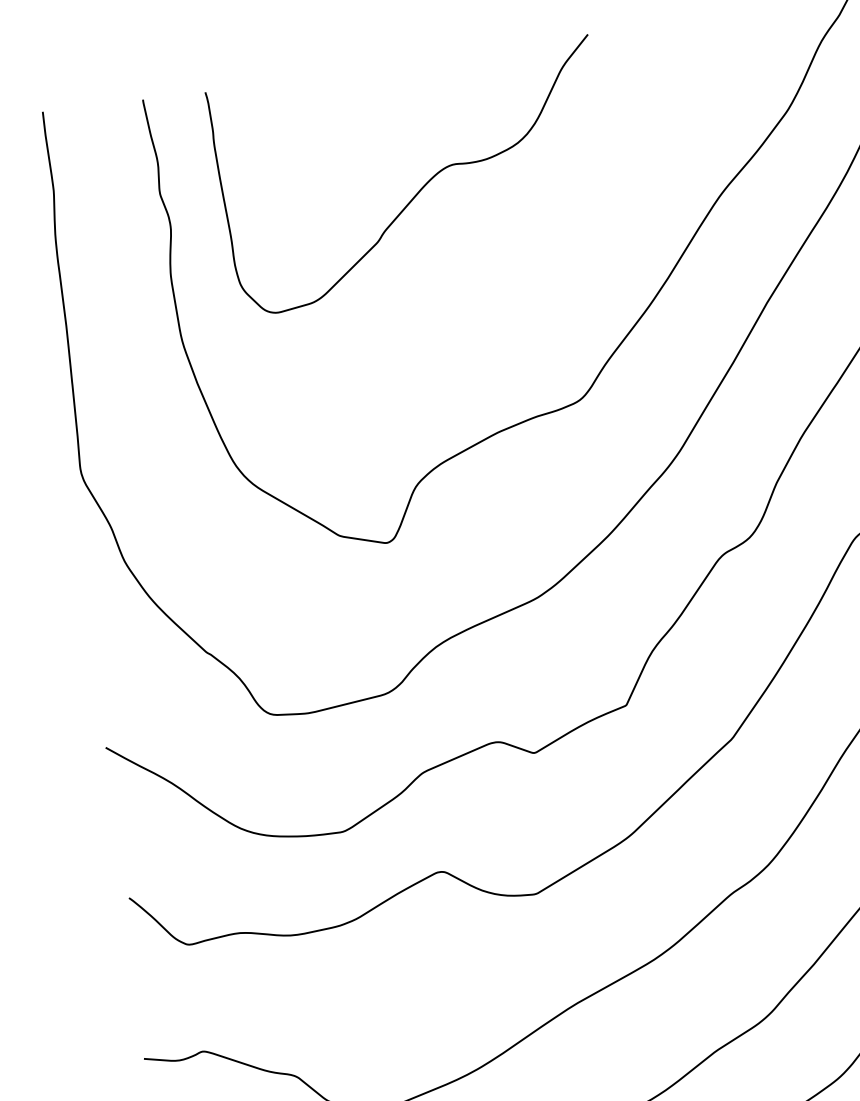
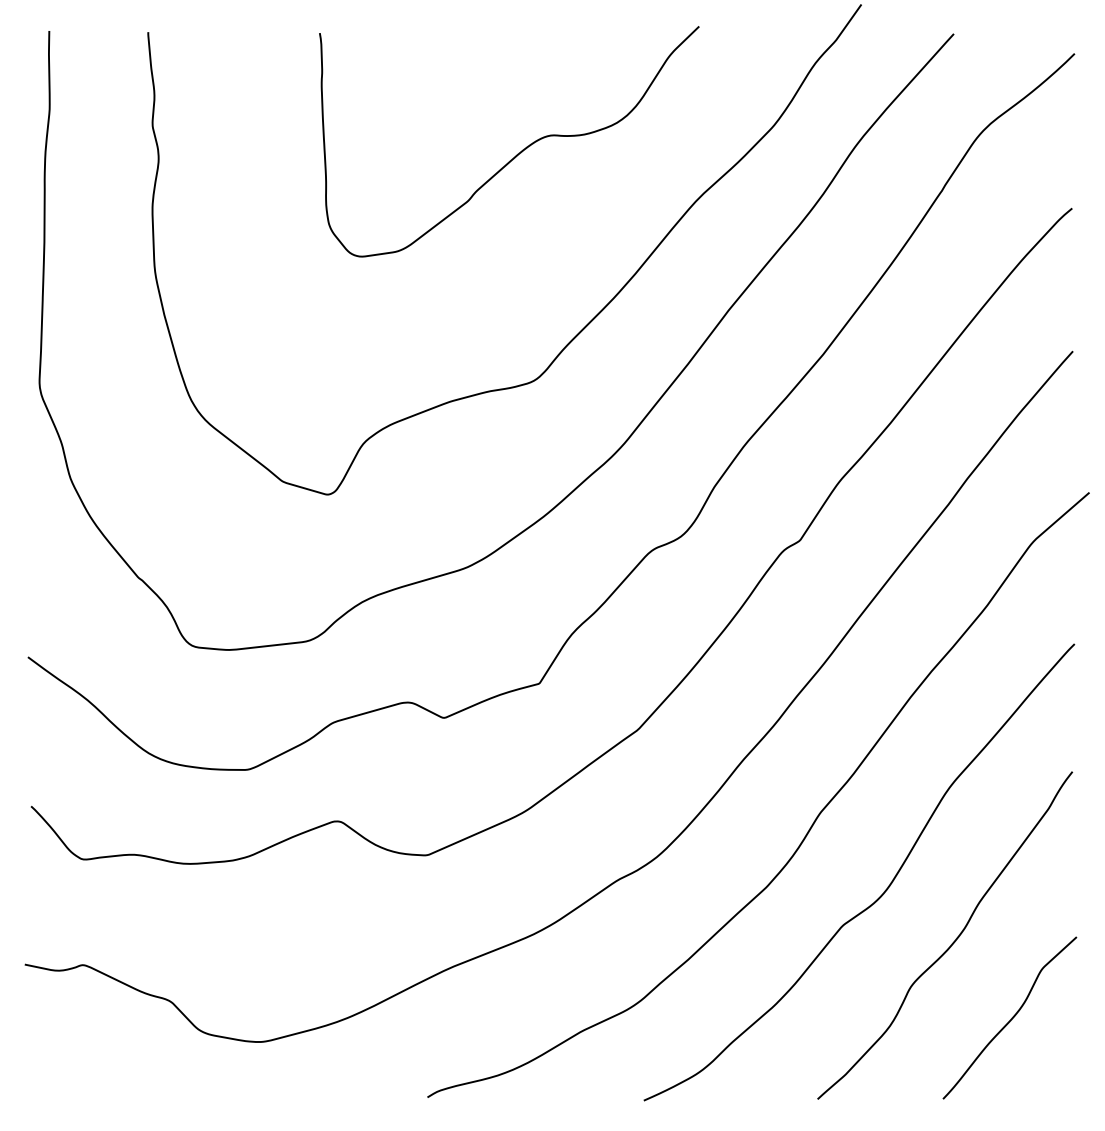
curve: (421, 187) -> (517, 153), moved

